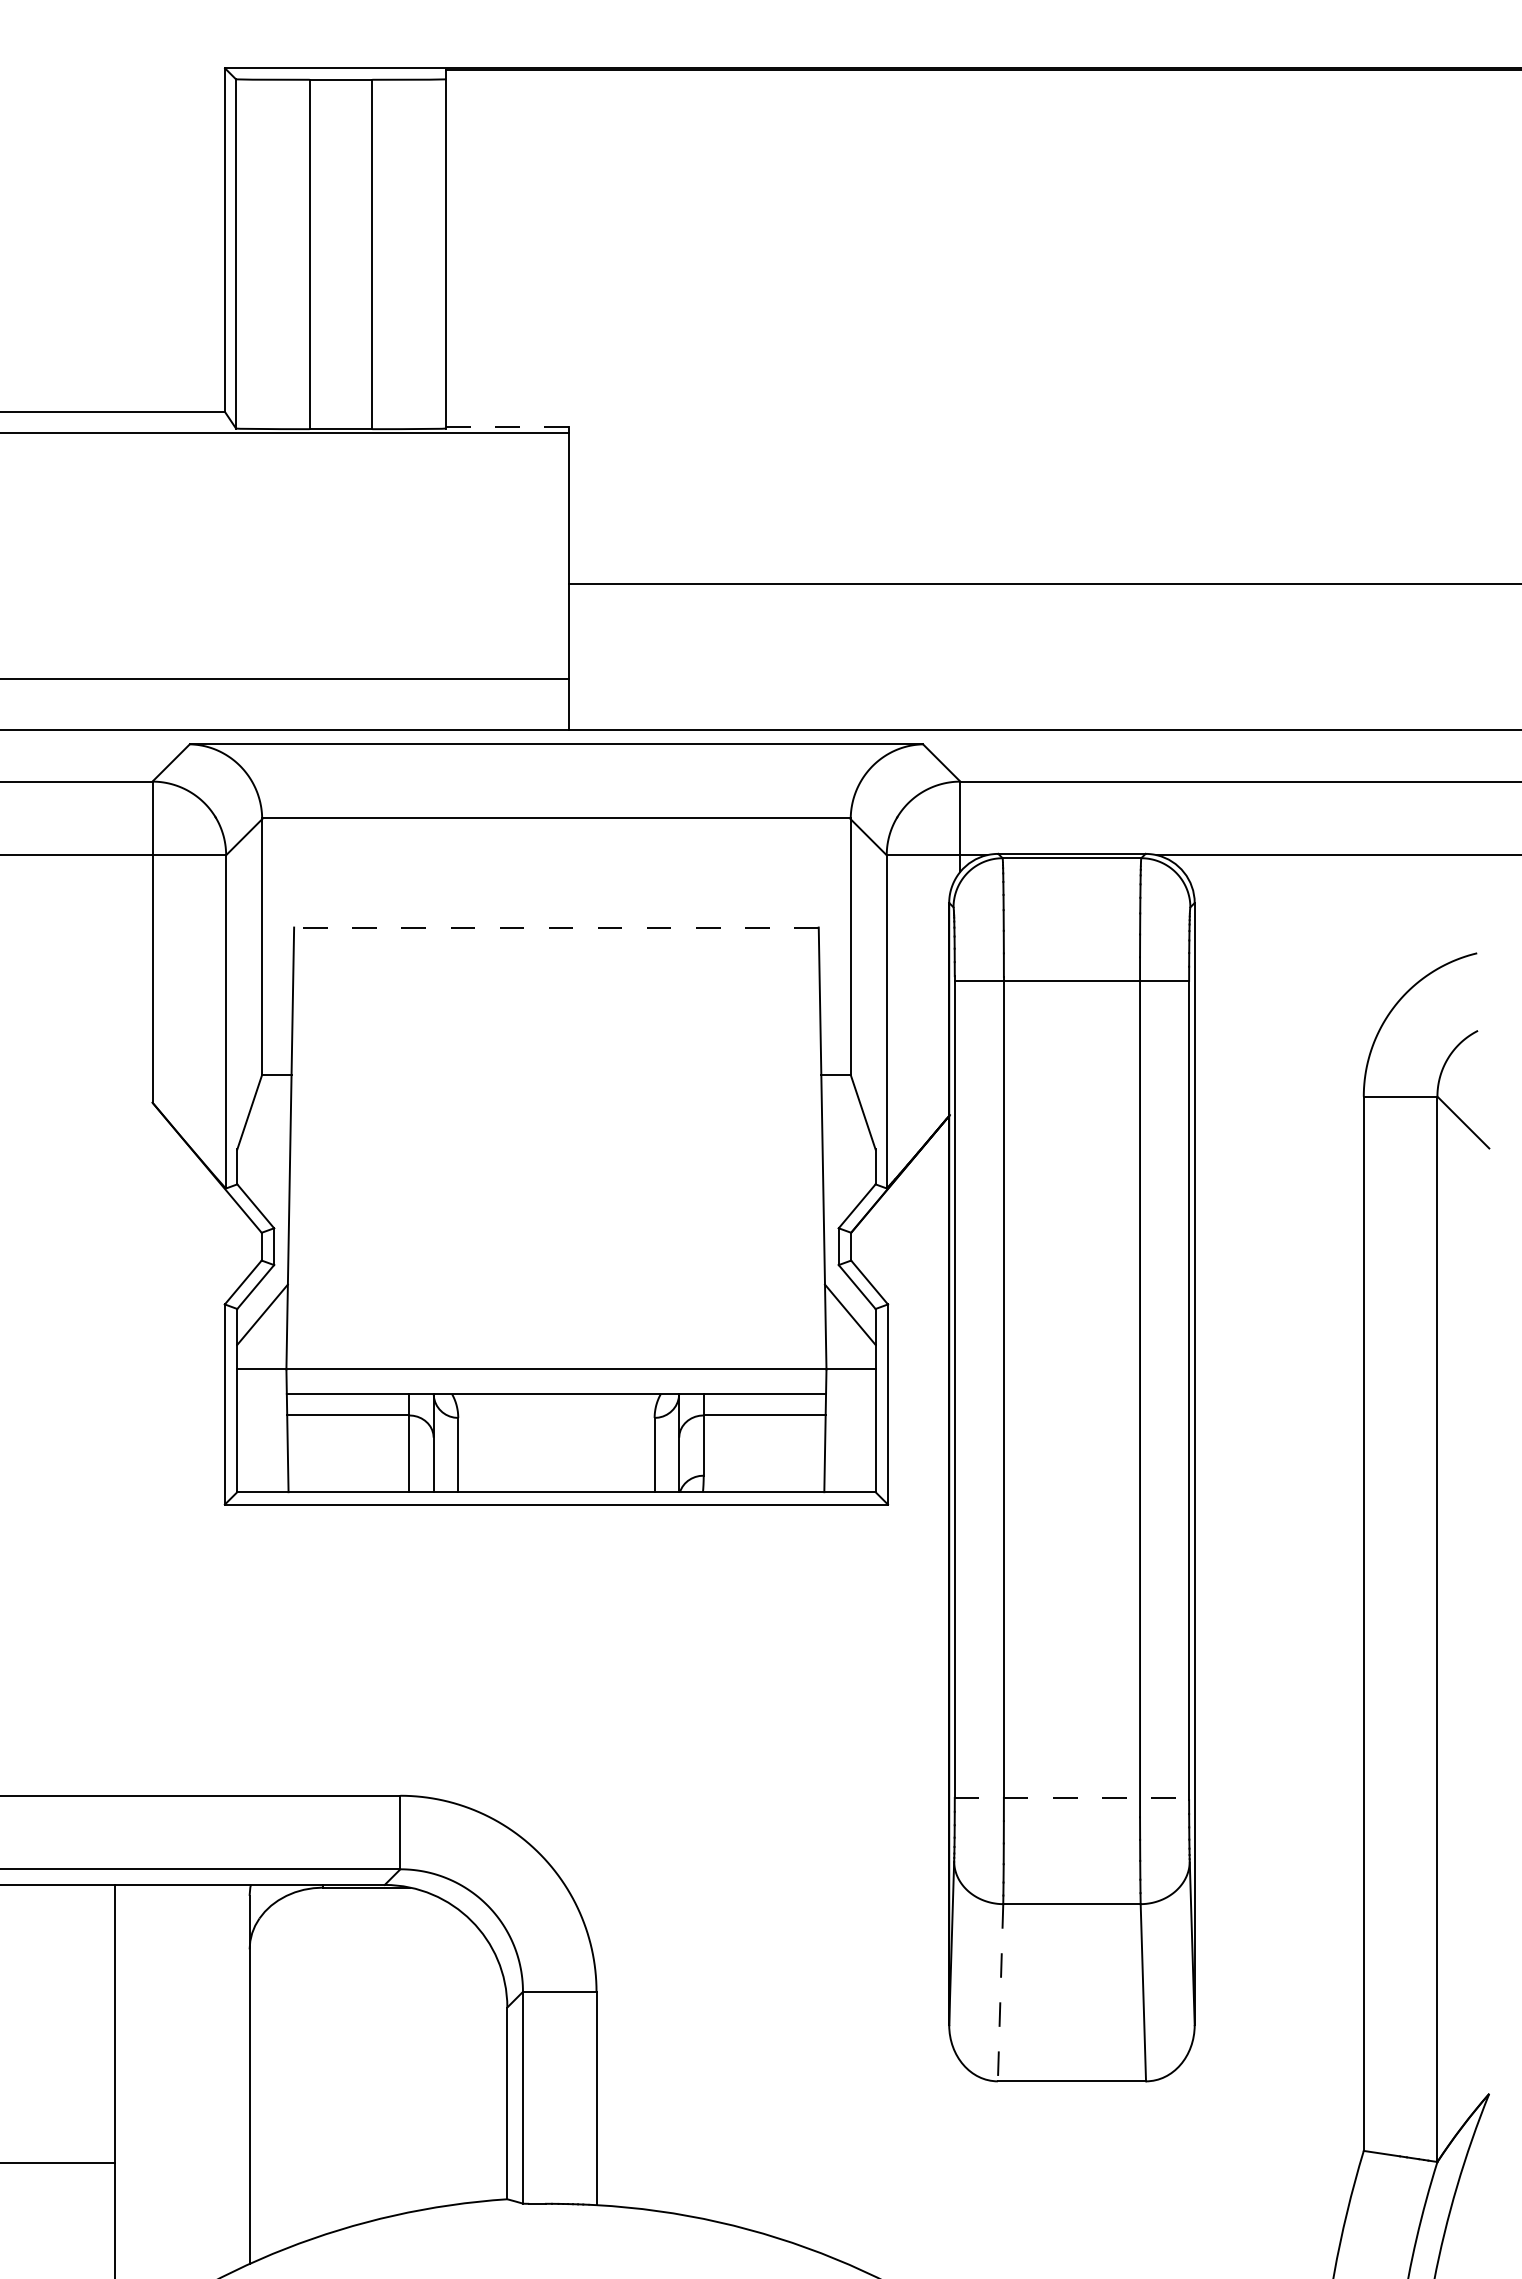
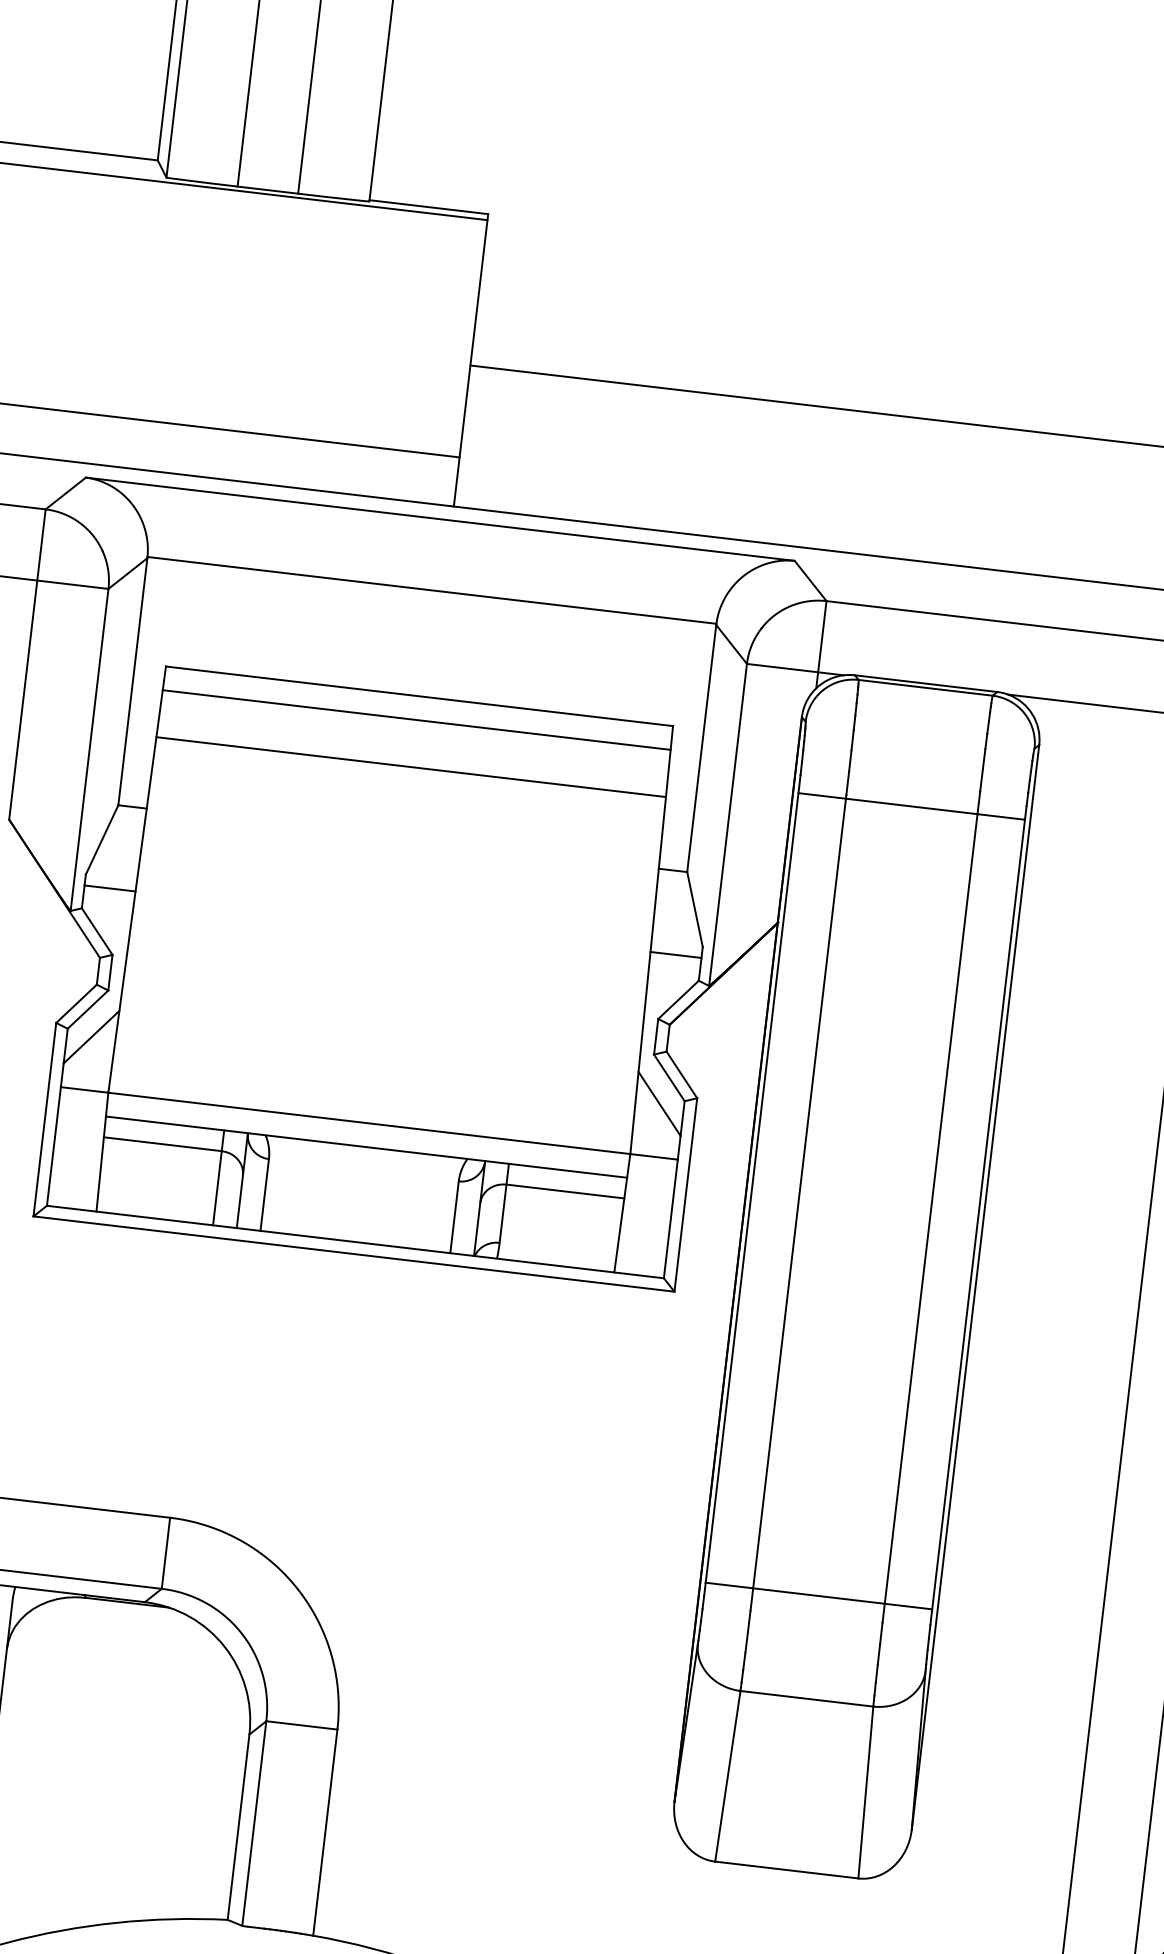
line: (507, 427) -> (428, 207), dashed -> solid
line: (555, 927) -> (418, 696), dashed -> solid
line: (556, 952) -> (416, 720), added
line: (556, 1000) -> (411, 766), added
line: (263, 1160) -> (109, 888), added
line: (848, 1160) -> (675, 954), added
line: (1072, 1797) -> (819, 1595), dashed -> solid
line: (1000, 1992) -> (727, 1776), dashed -> solid

